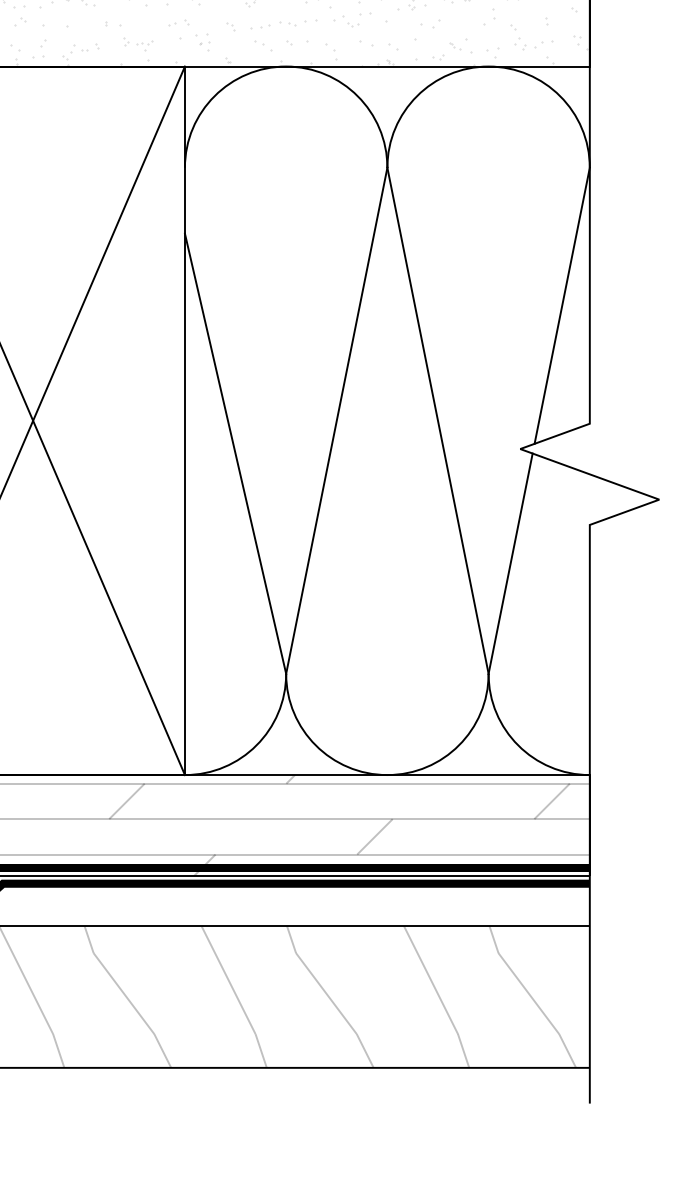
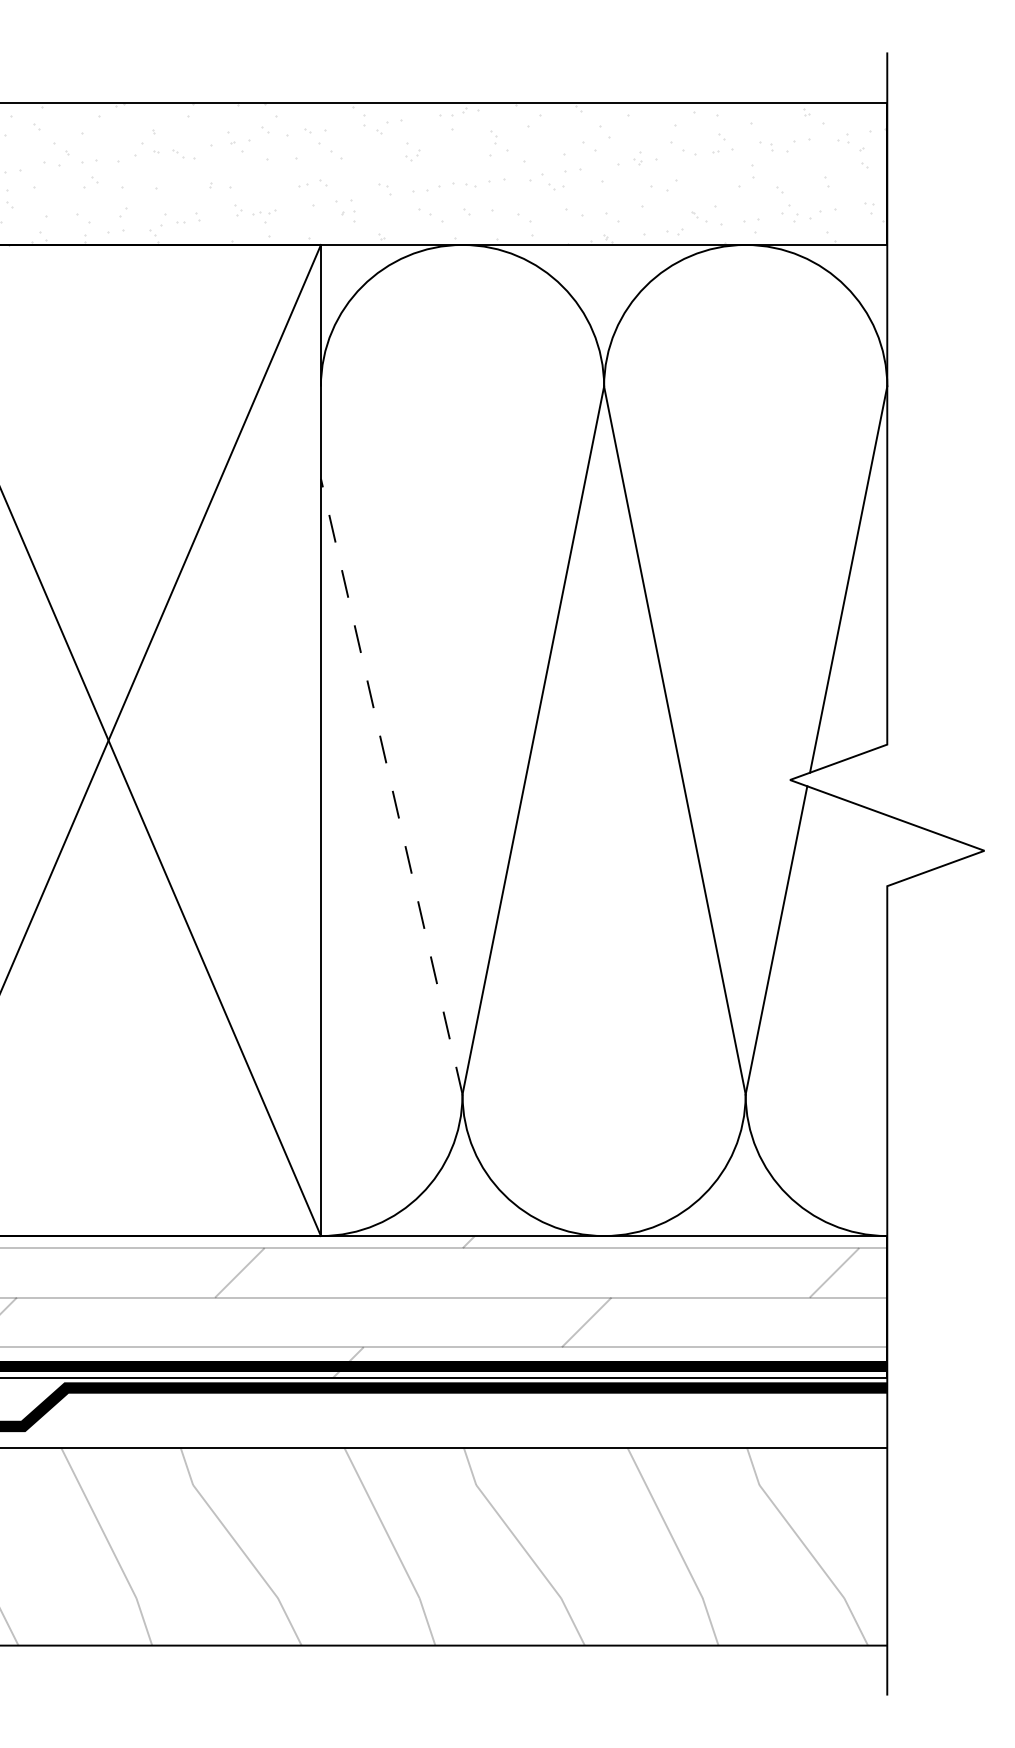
line: (235, 453) -> (391, 786), solid -> dashed

